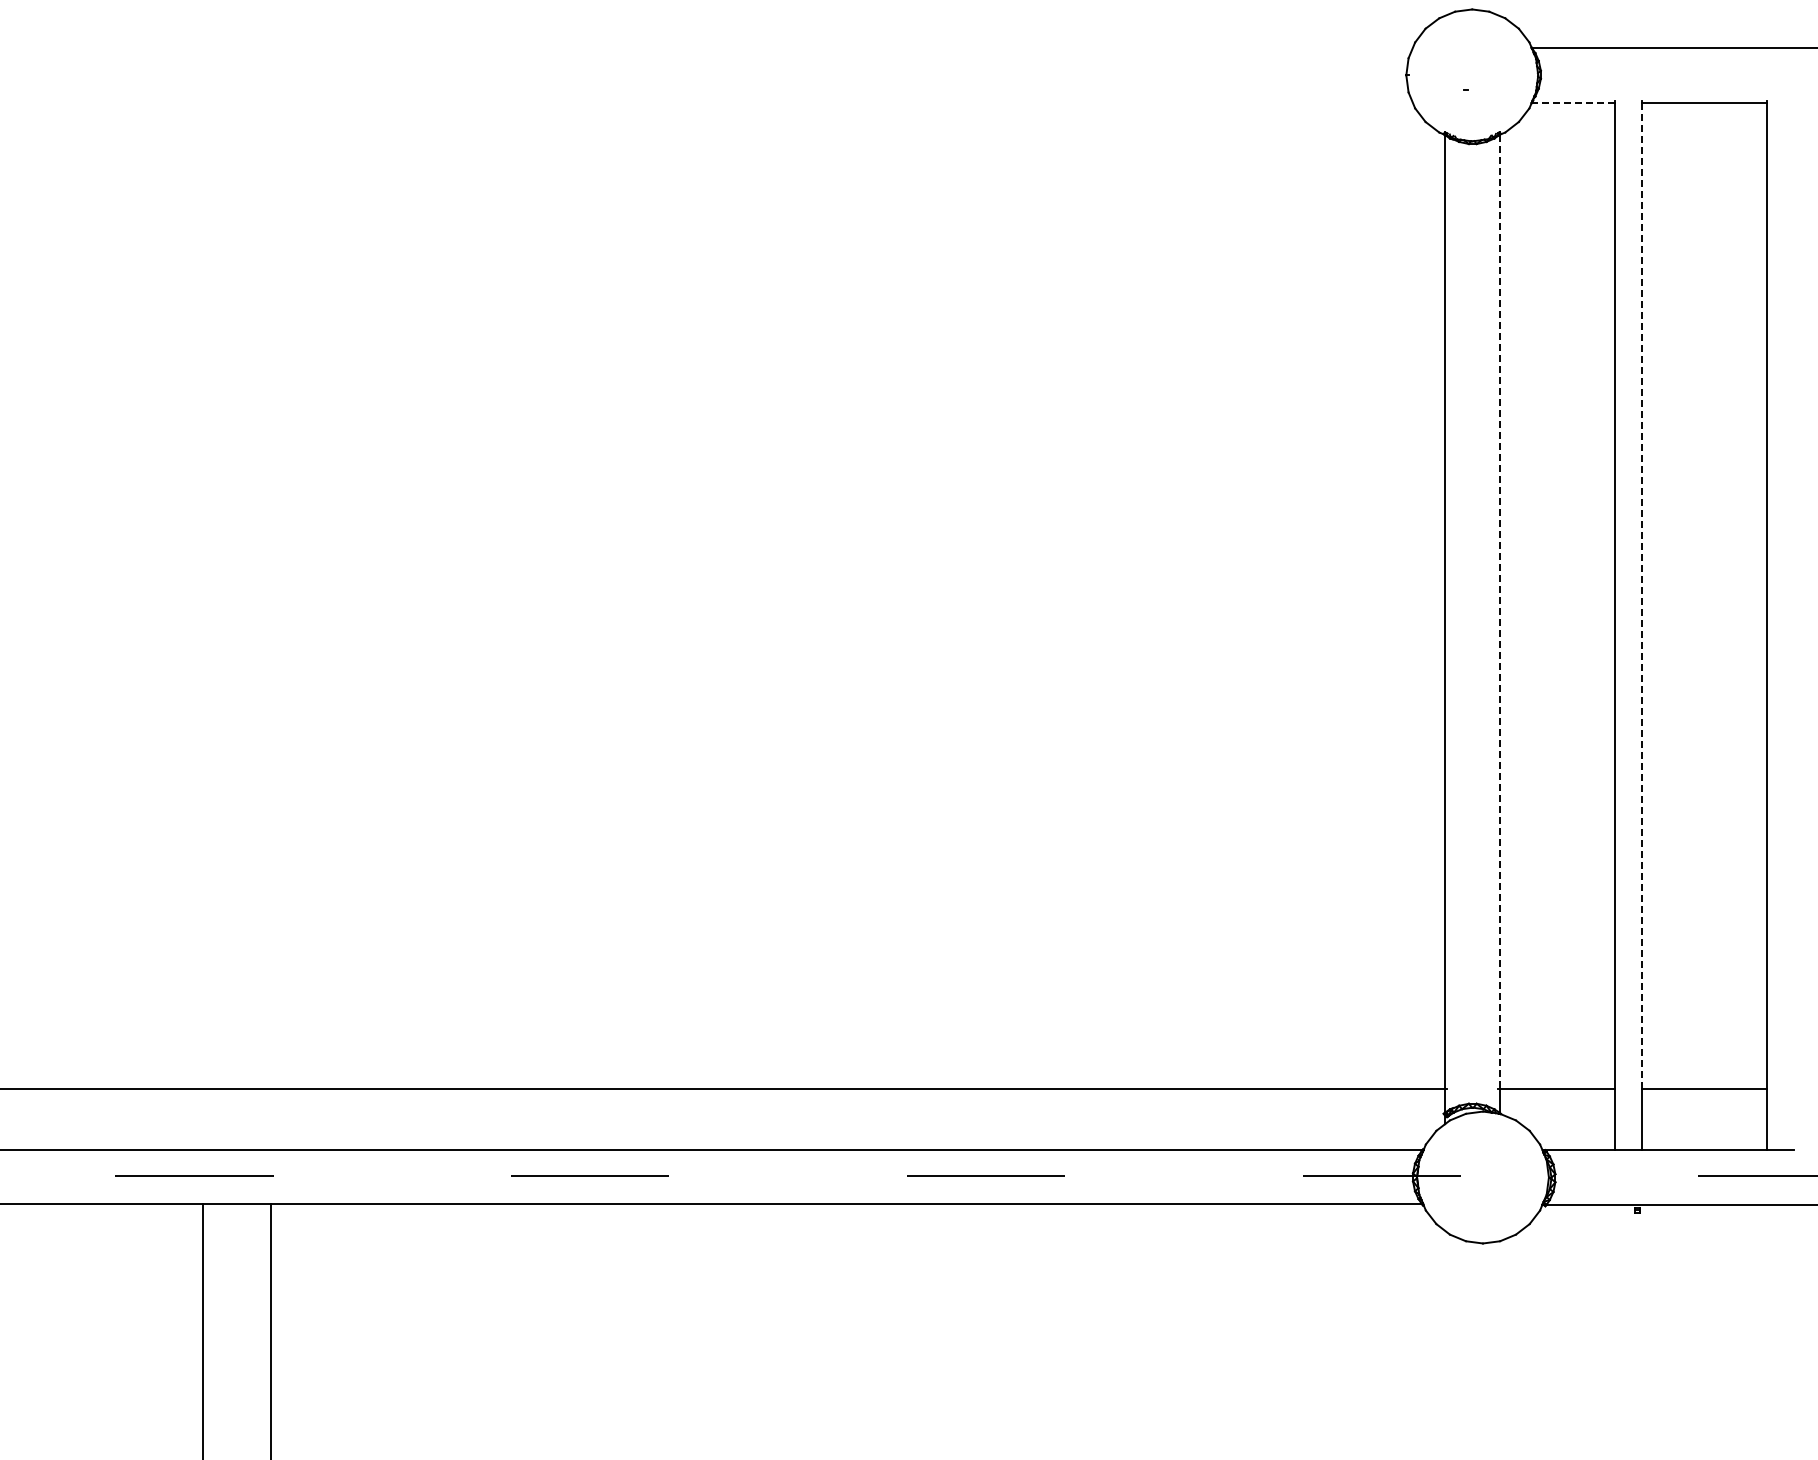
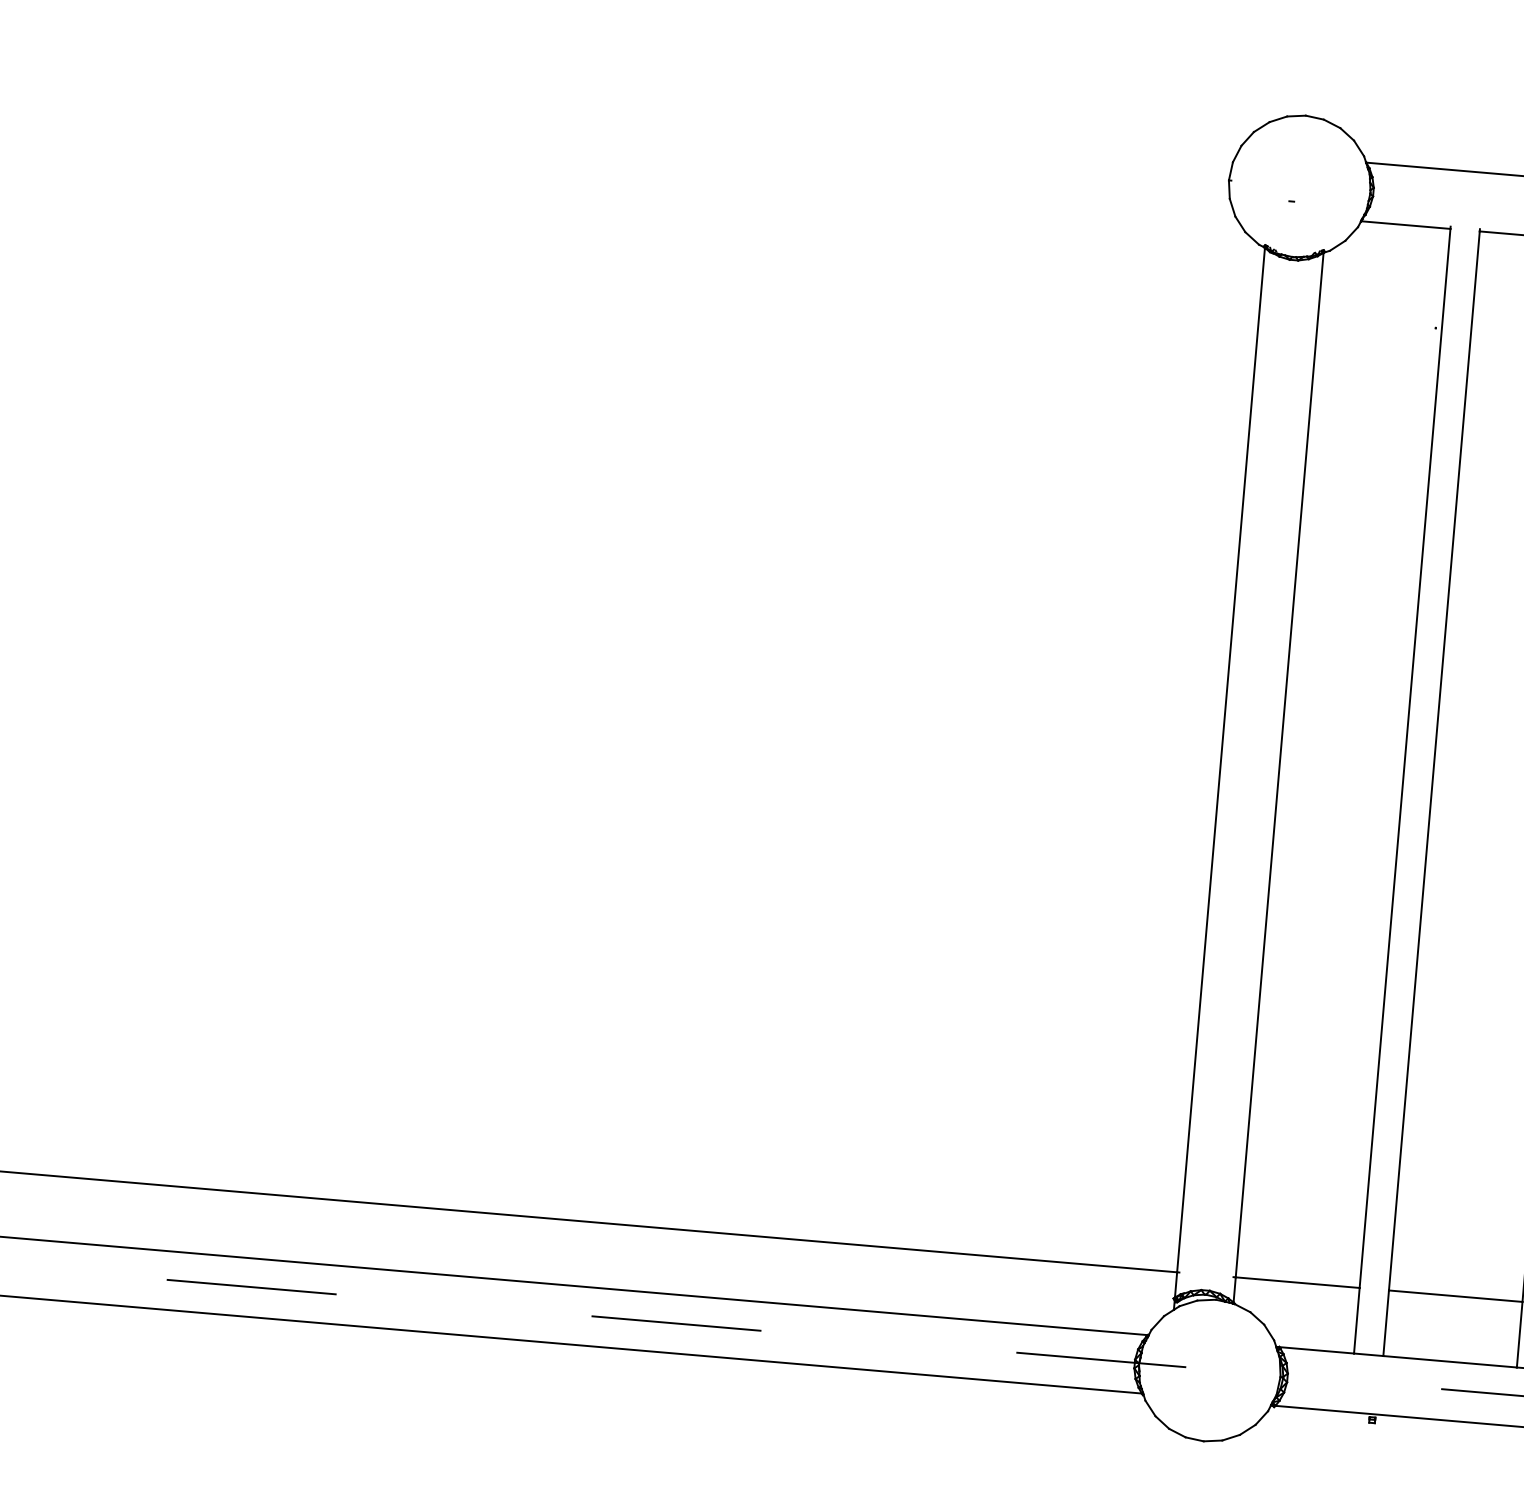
line: (1573, 102) -> (1405, 224), dashed -> solid
line: (1642, 595) -> (1434, 760), dashed -> solid
line: (1499, 612) -> (1279, 765), dashed -> solid

